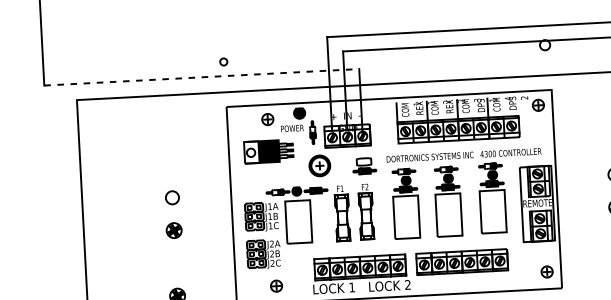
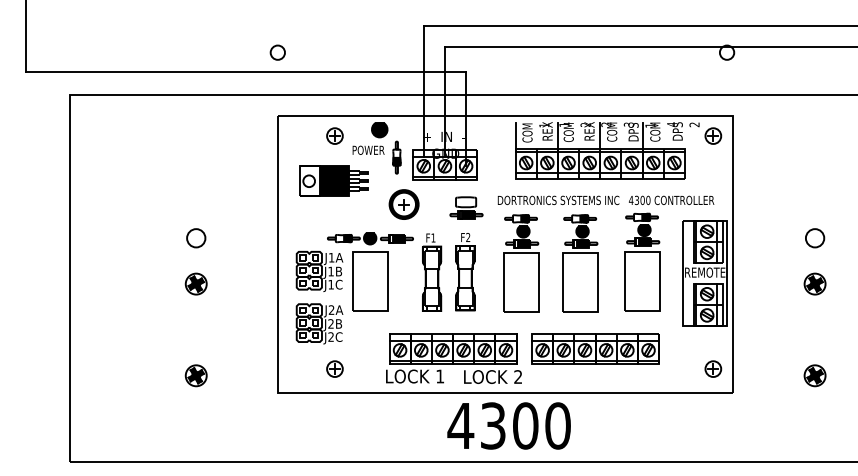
circle: (223, 61) -> (277, 52), size x1.43
line: (202, 77) -> (246, 72), dashed -> solid

